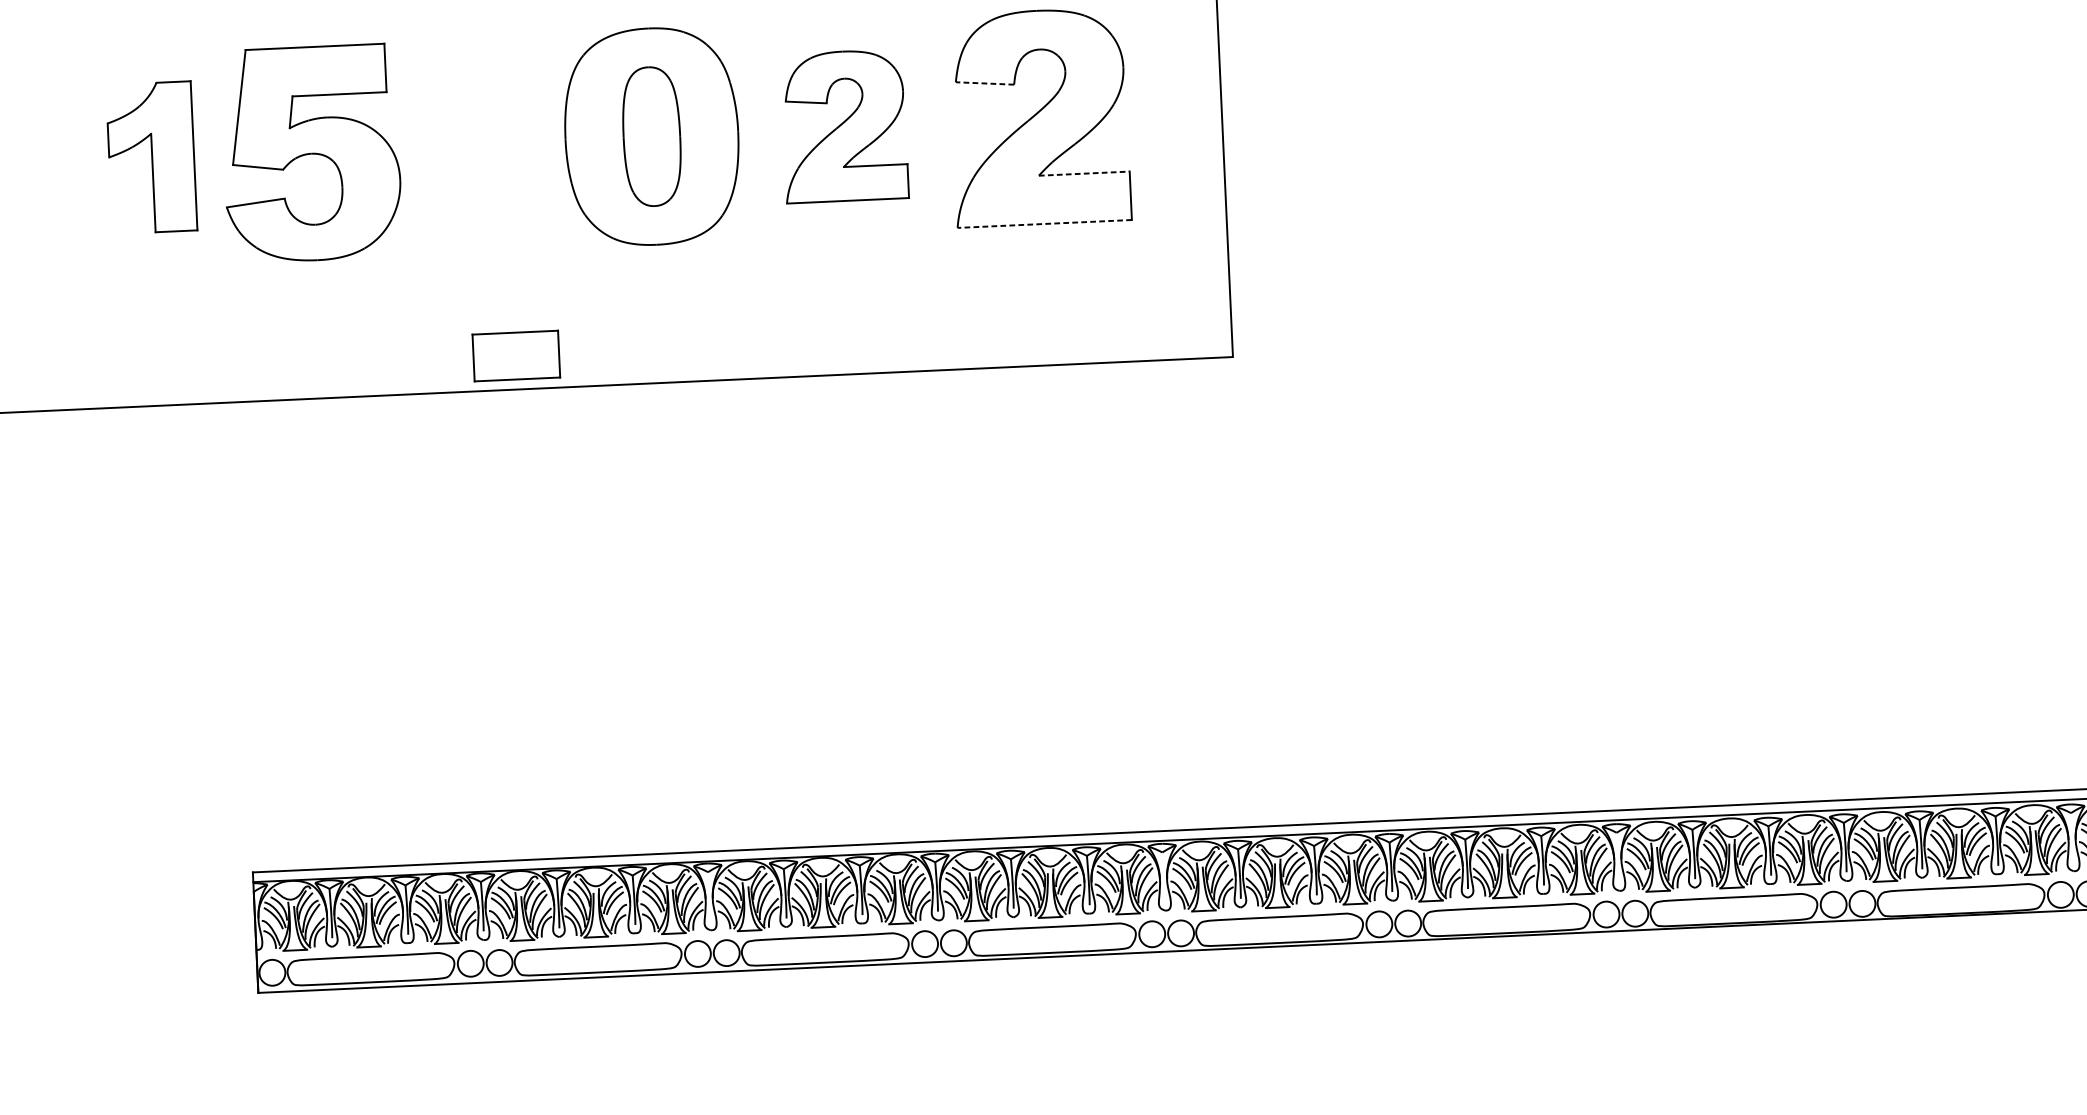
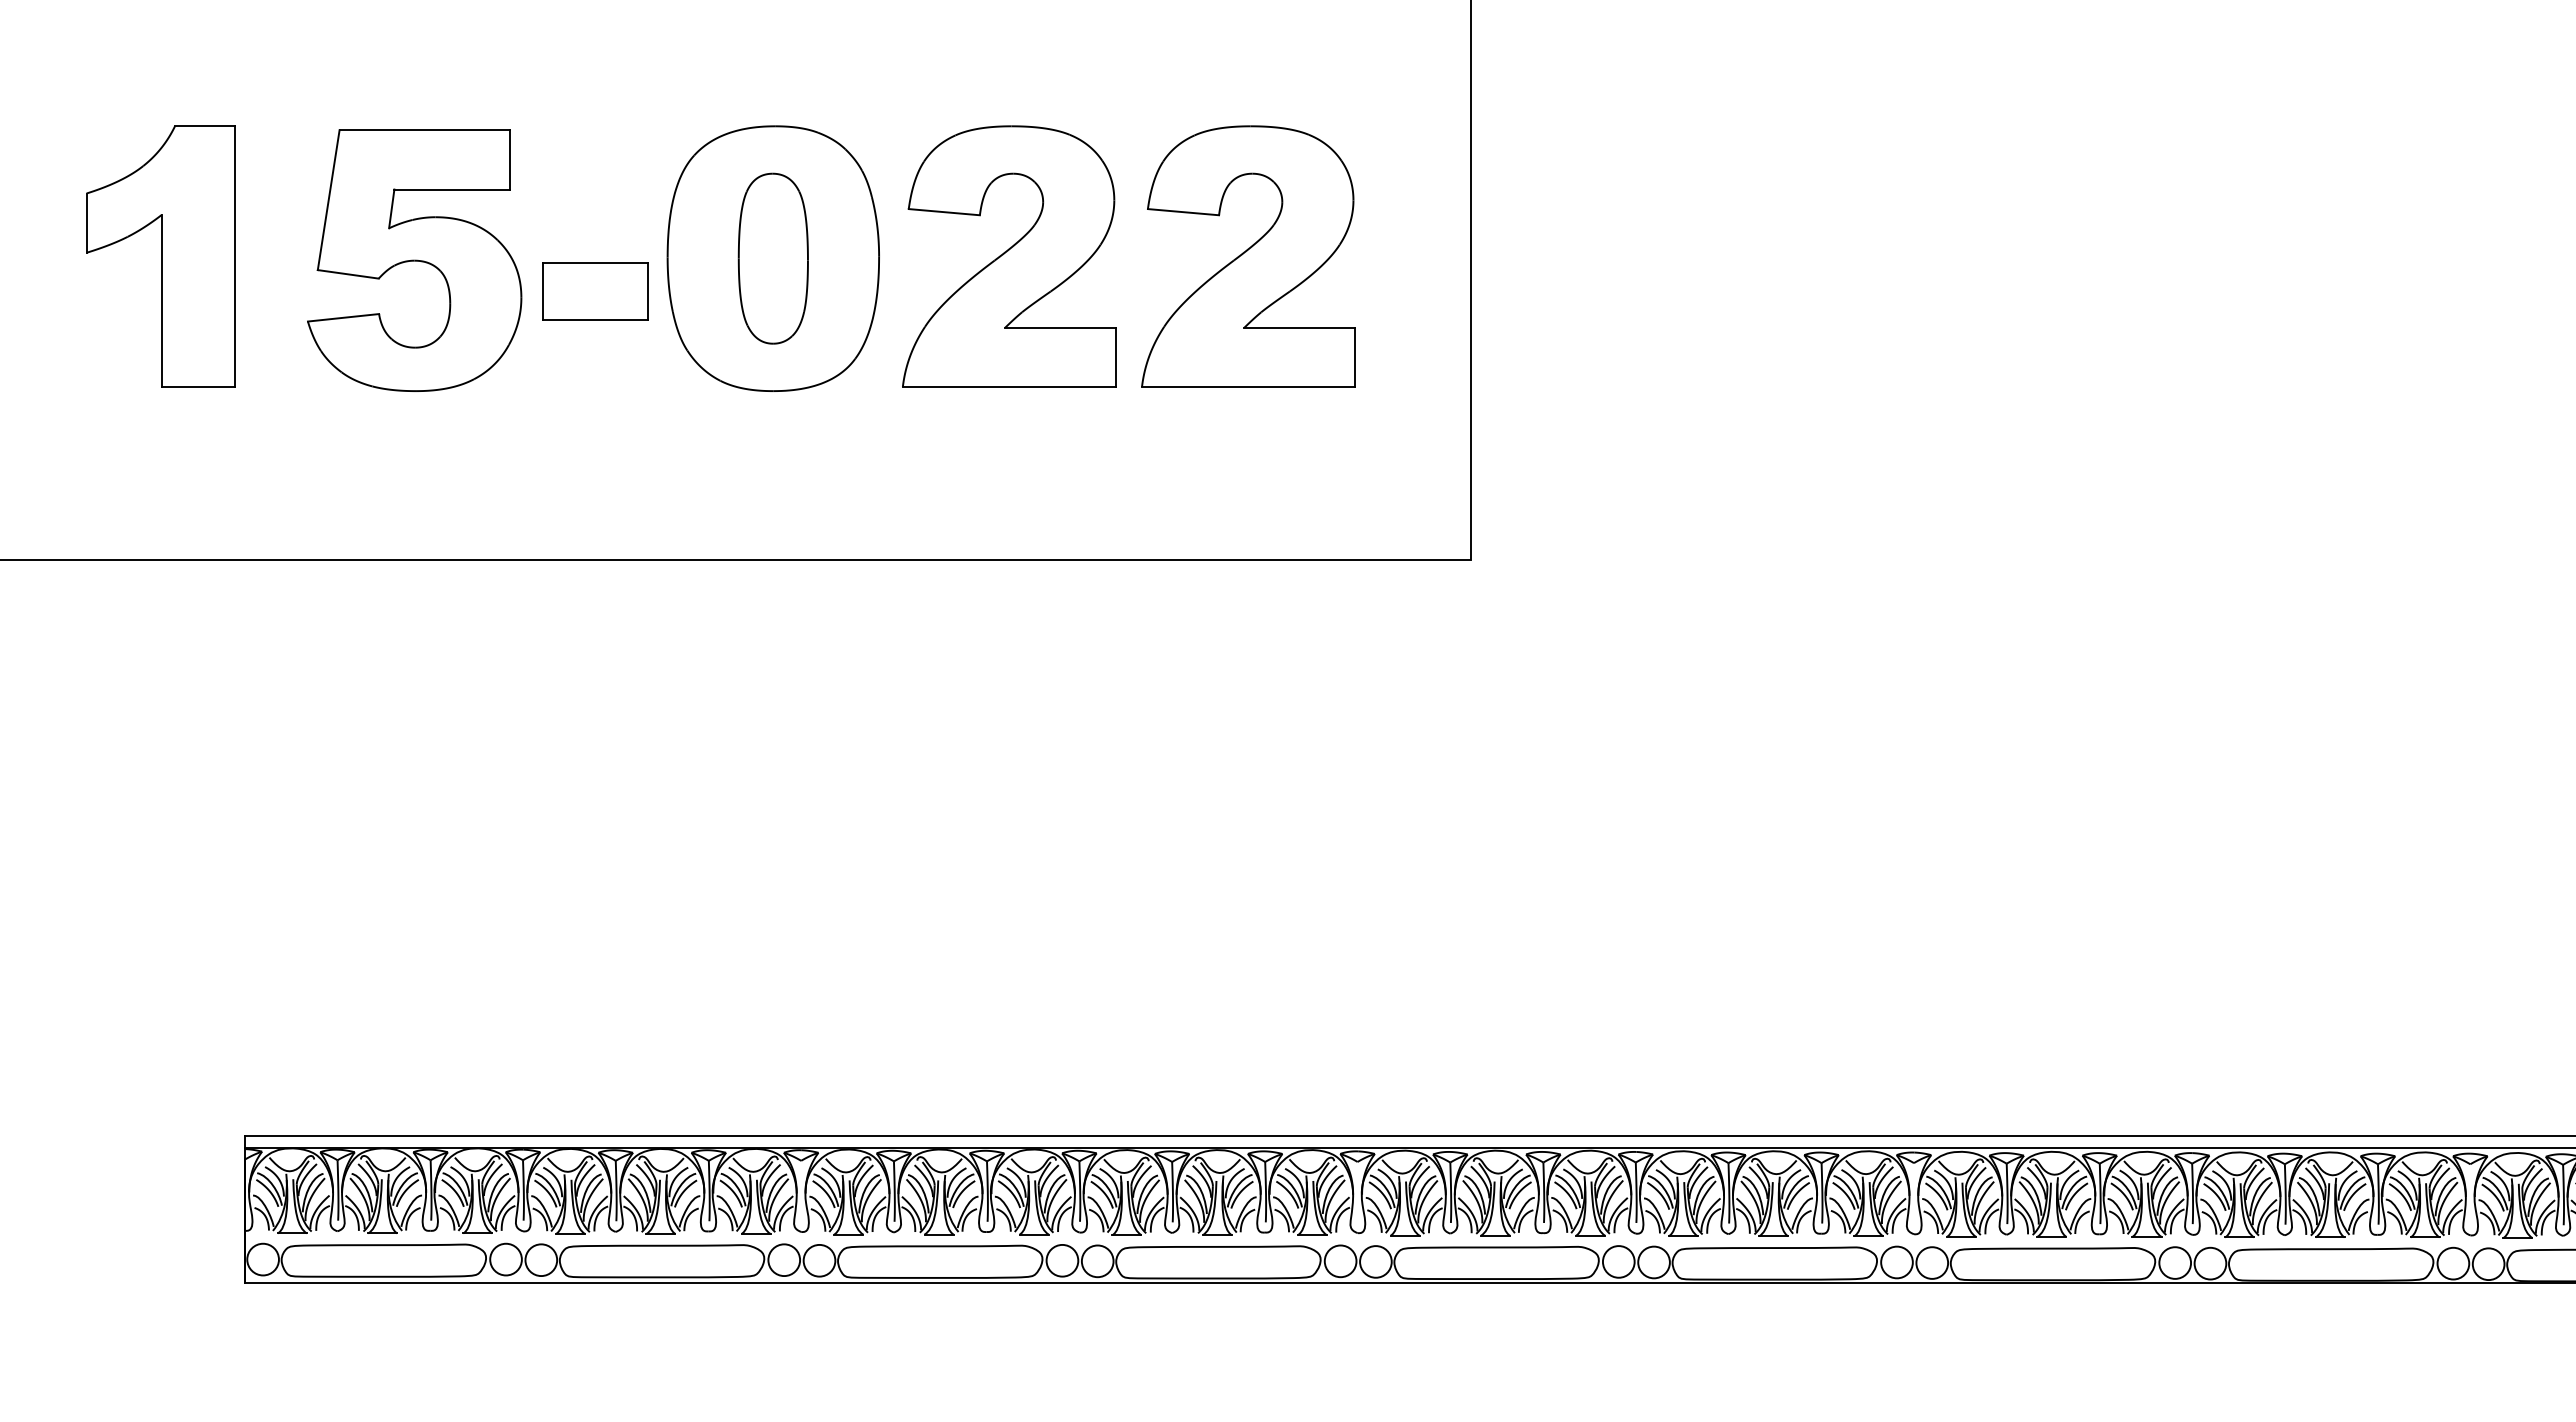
line: (985, 83) -> (1183, 212), dashed -> solid
part: (844, 126) -> (1009, 256), size x1.43
part: (311, 153) -> (414, 260), moved
part: (151, 157) -> (160, 256), size x1.43
line: (1084, 173) -> (1299, 327), dashed -> solid
line: (1044, 224) -> (1248, 387), dashed -> solid
part: (516, 356) -> (595, 291), moved

